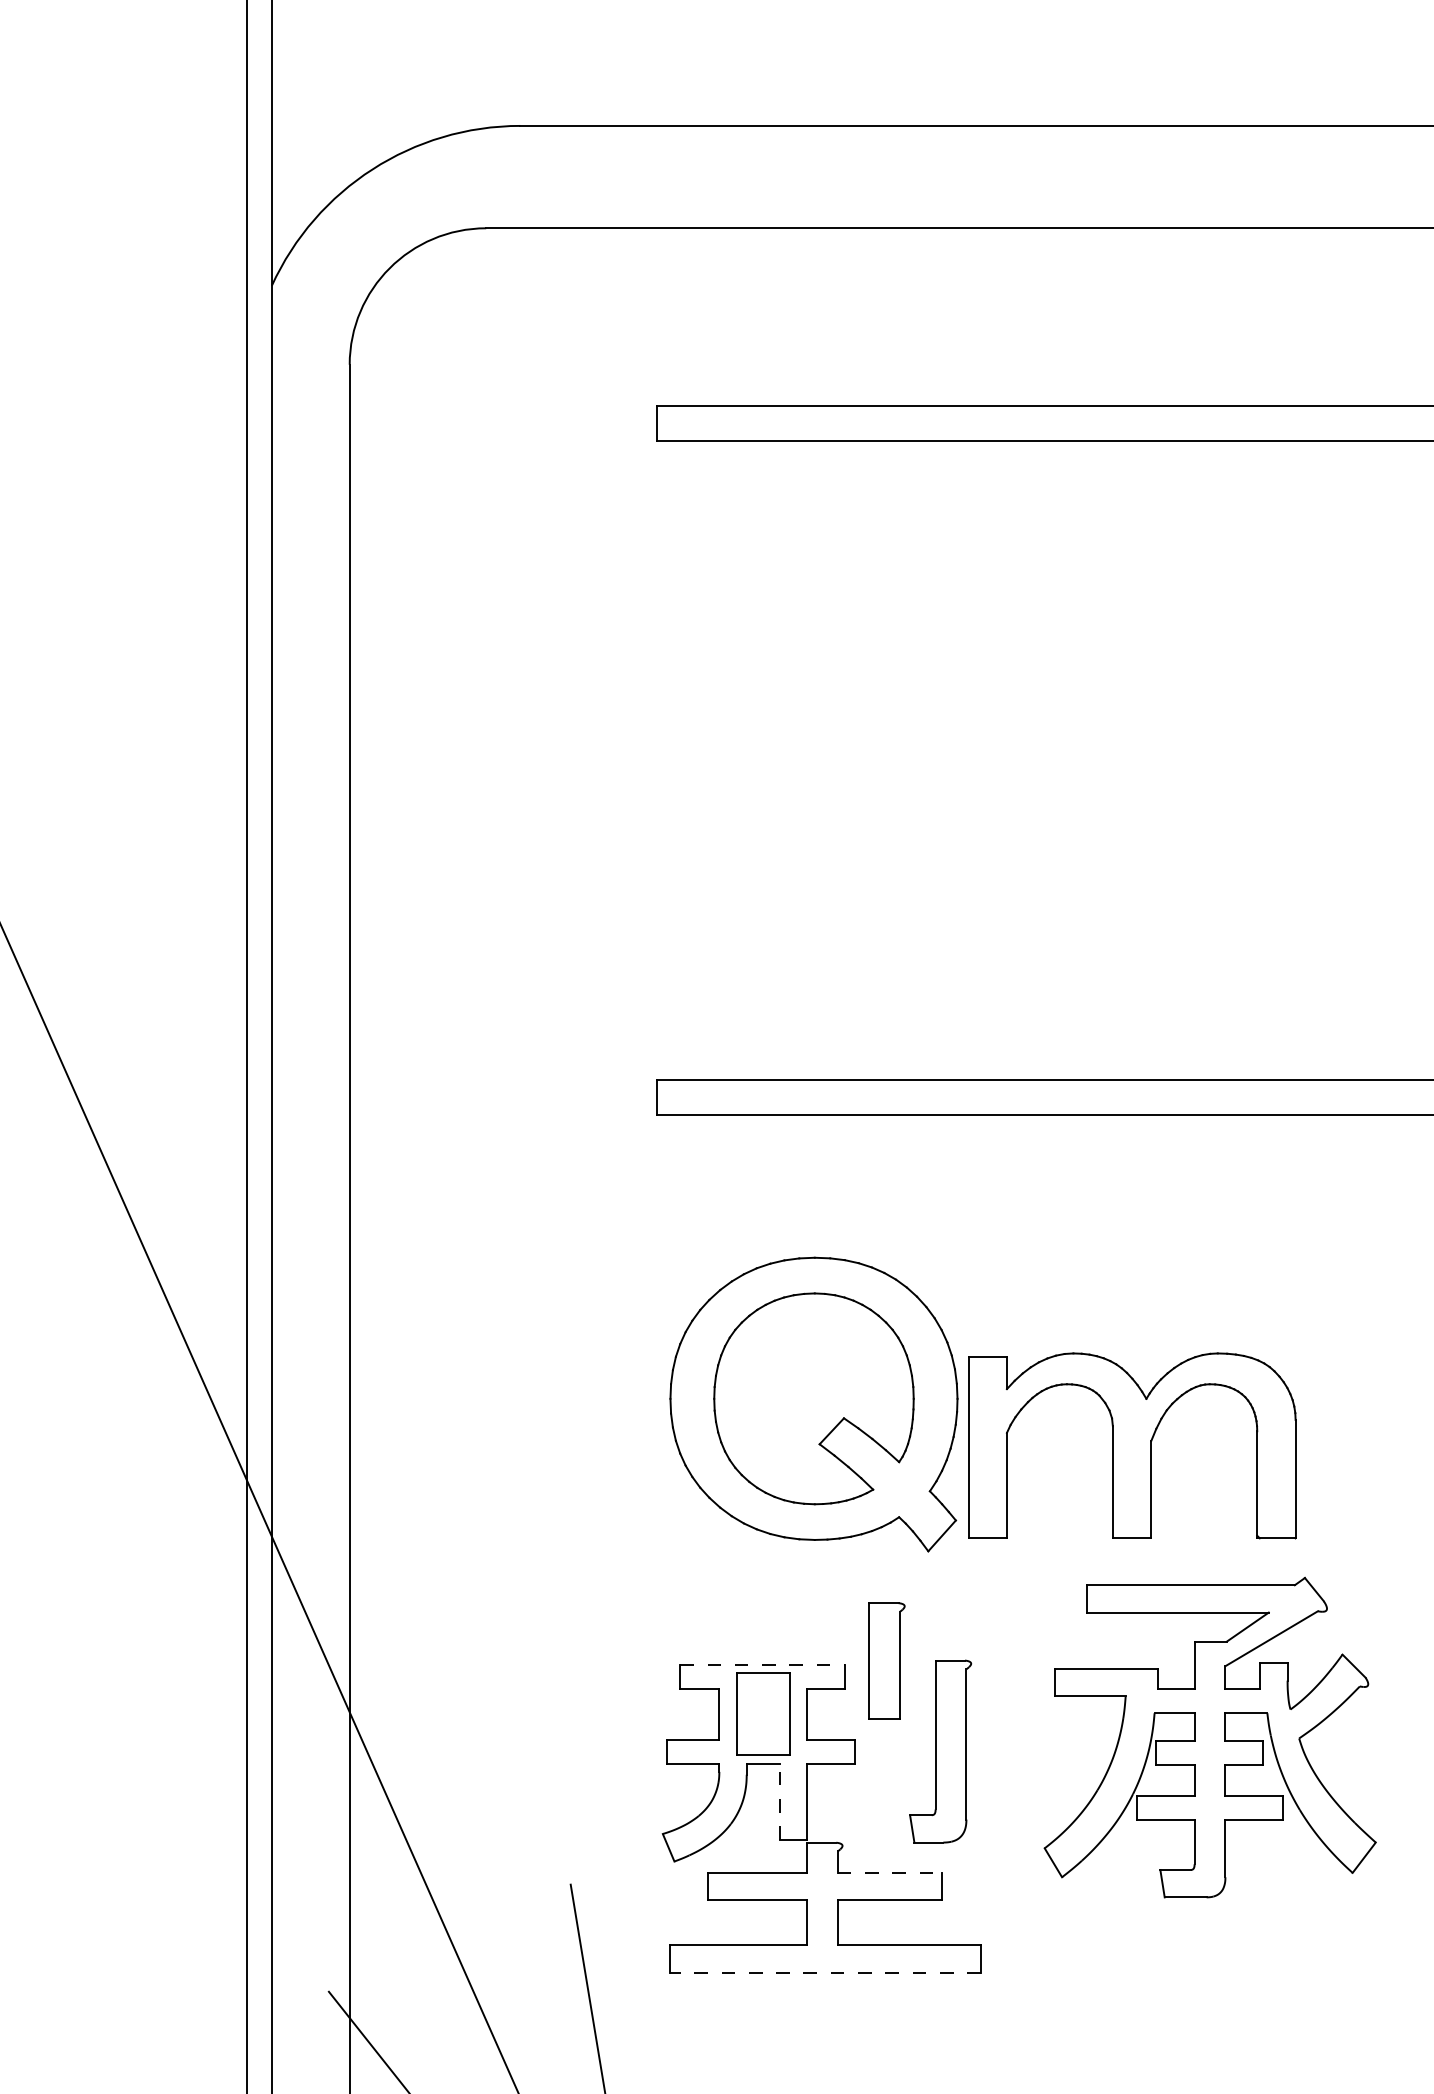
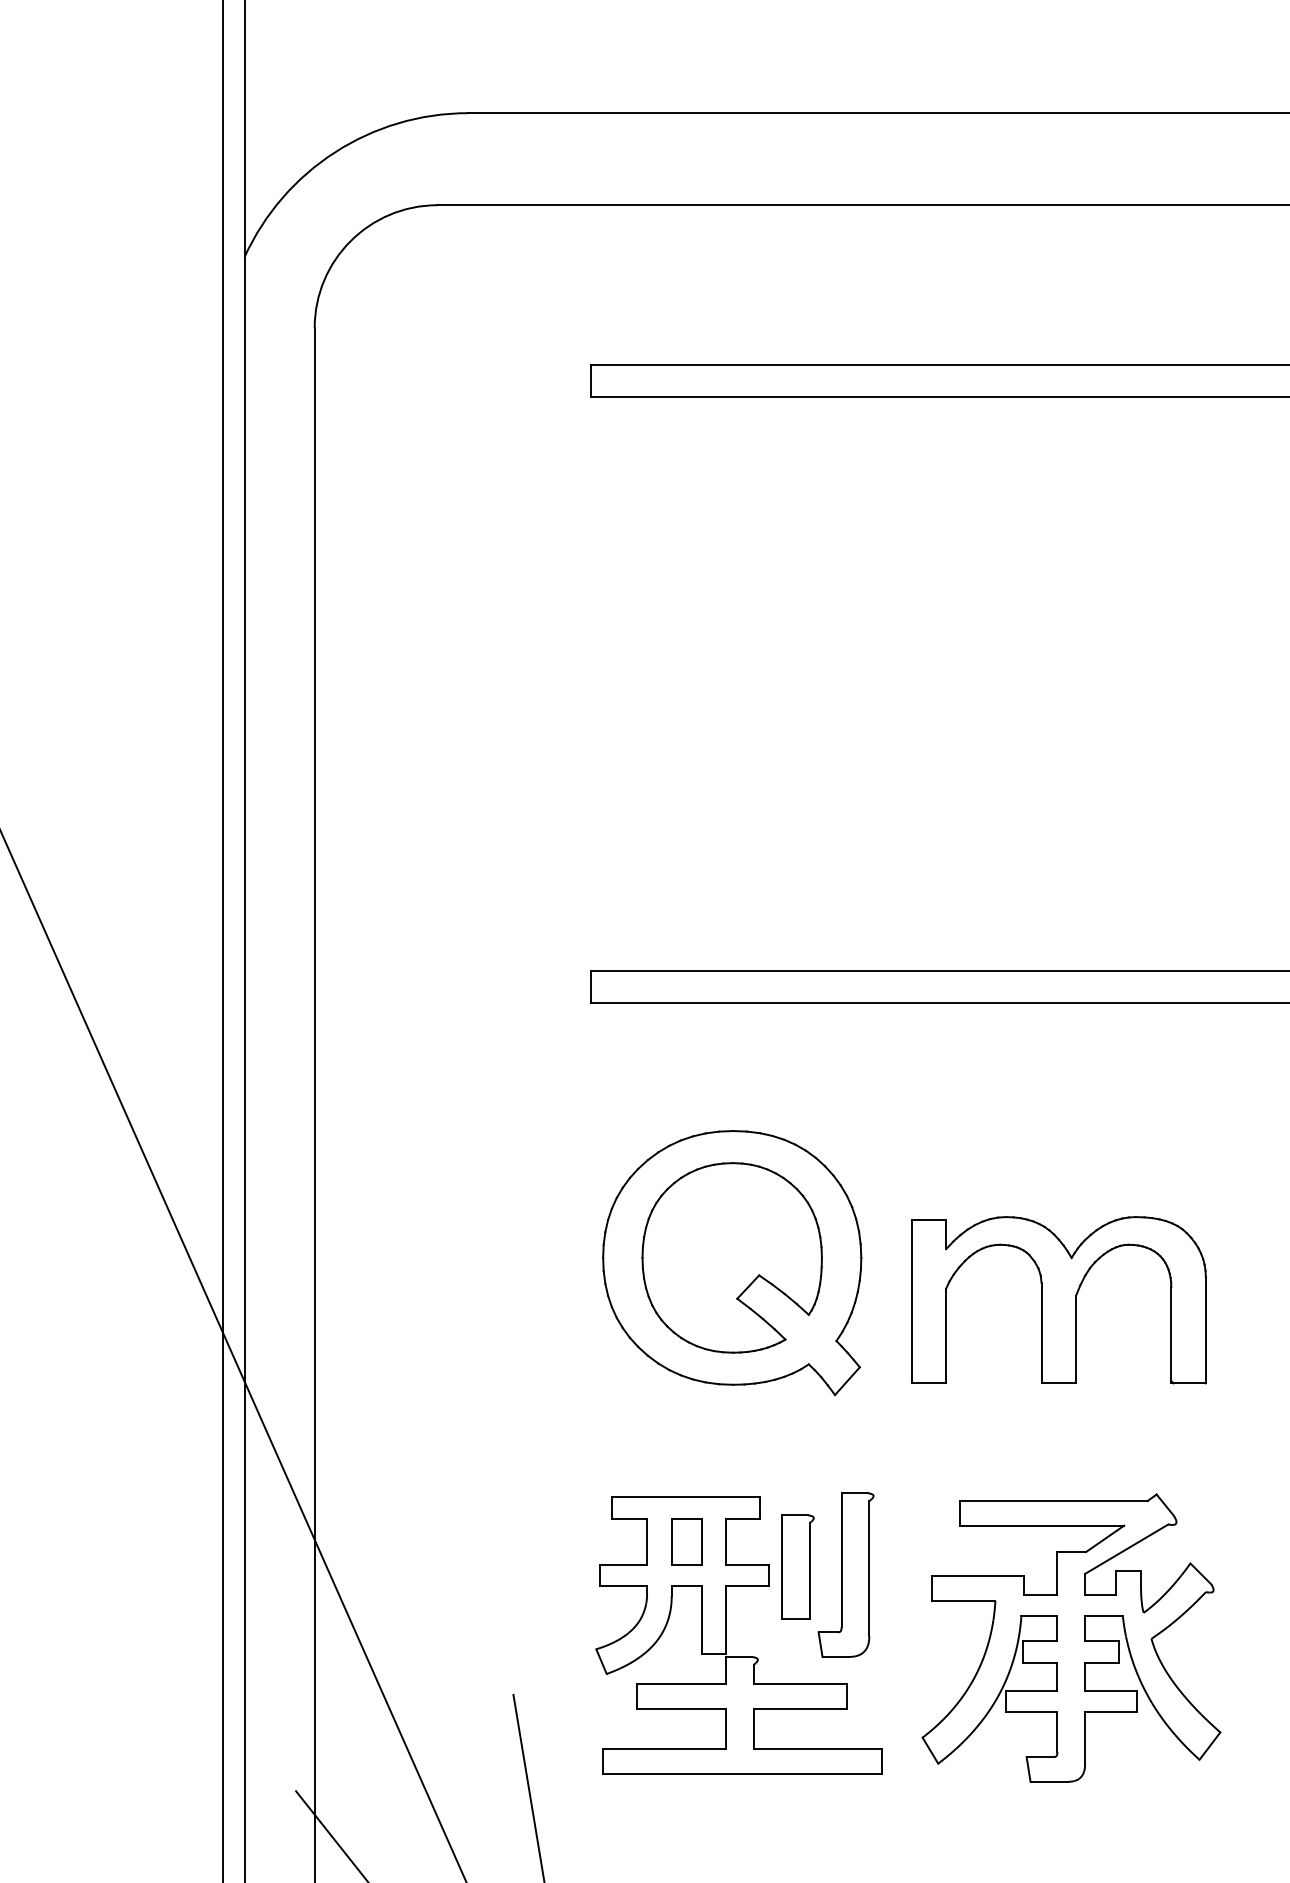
part: (1132, 1445) -> (1059, 1299), moved
part: (886, 1660) -> (797, 1566), moved
line: (763, 1664) -> (686, 1496), dashed -> solid
part: (763, 1714) -> (686, 1541), size x0.62
part: (1209, 1737) -> (1070, 1638), moved
line: (780, 1801) -> (702, 1620), dashed -> solid
line: (890, 1873) -> (801, 1684), dashed -> solid
line: (825, 1972) -> (742, 1773), dashed -> solid

